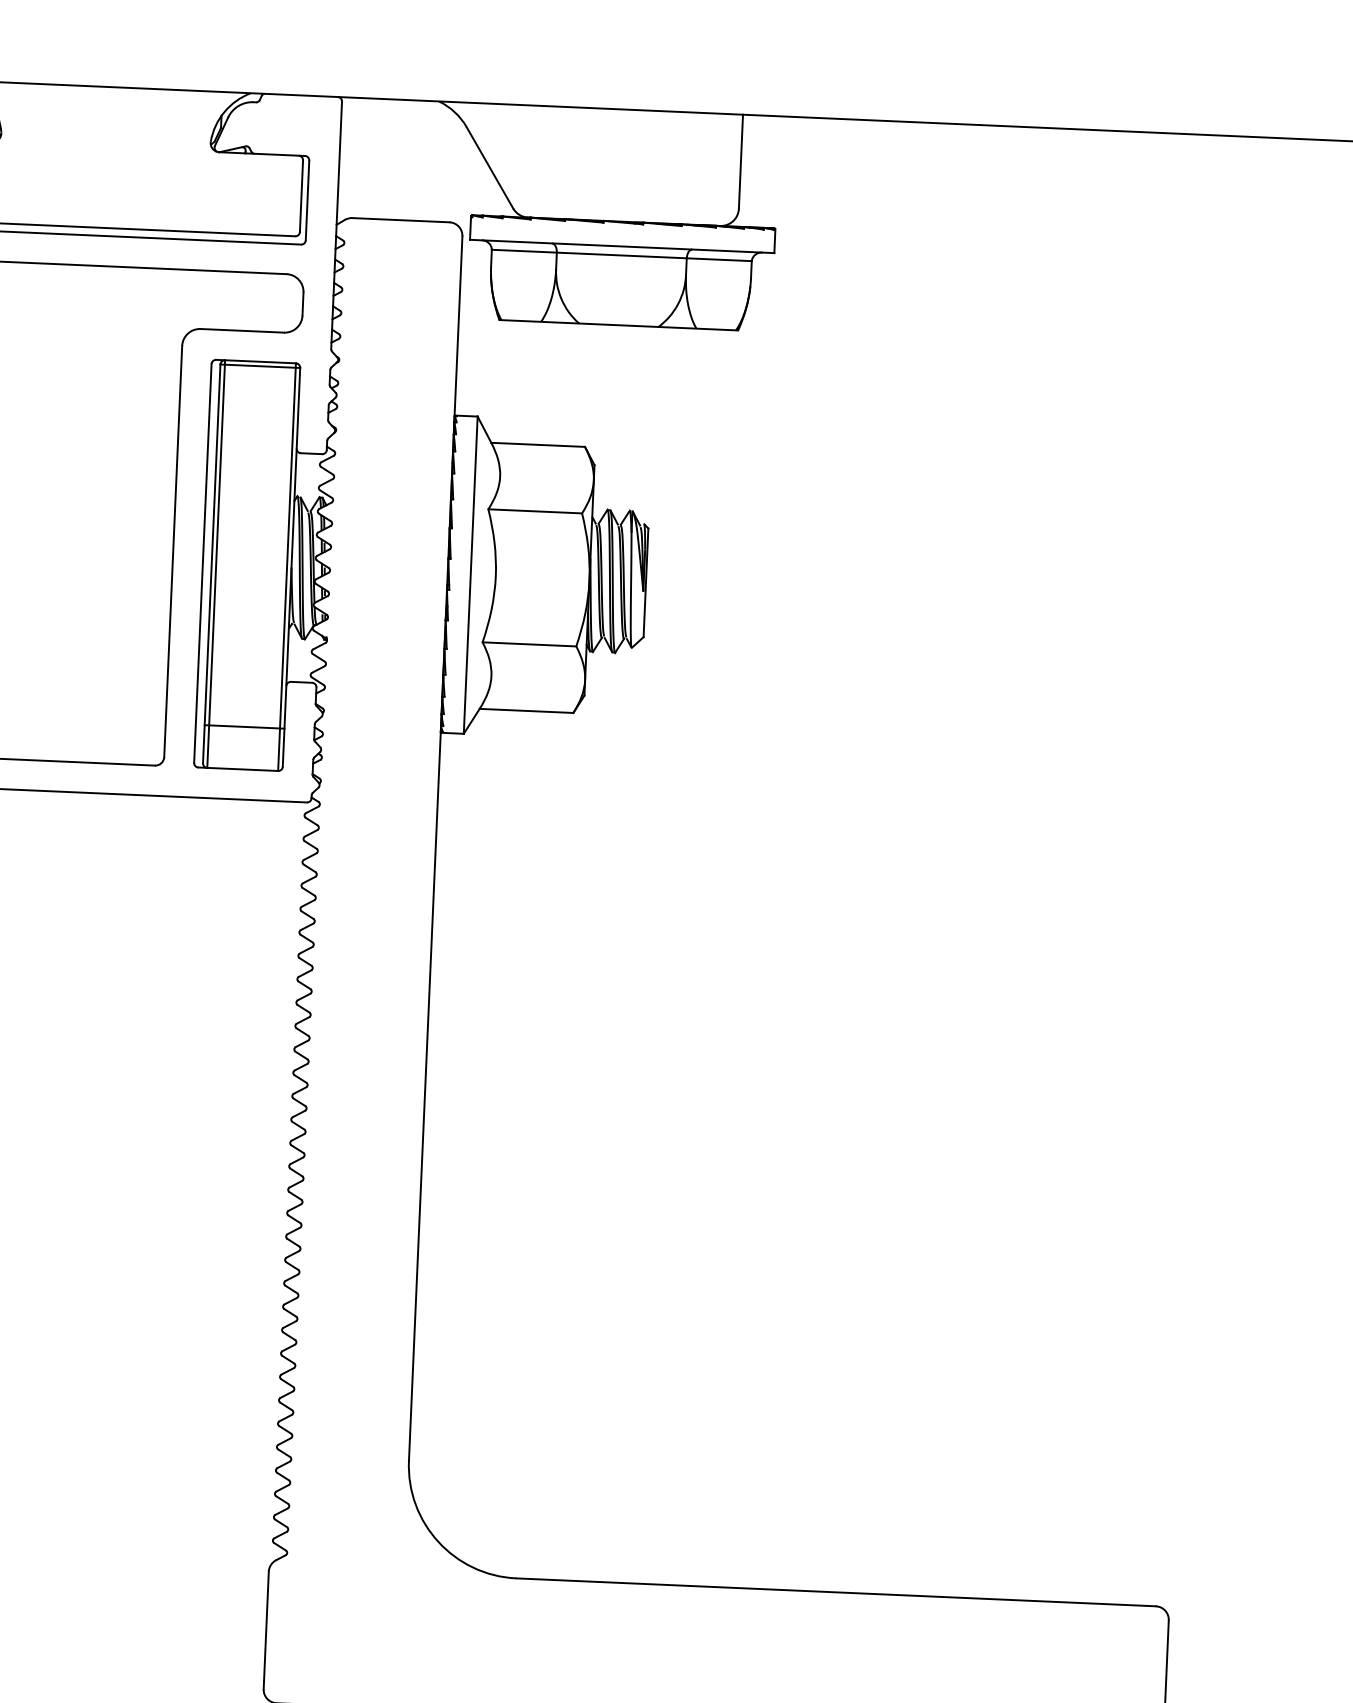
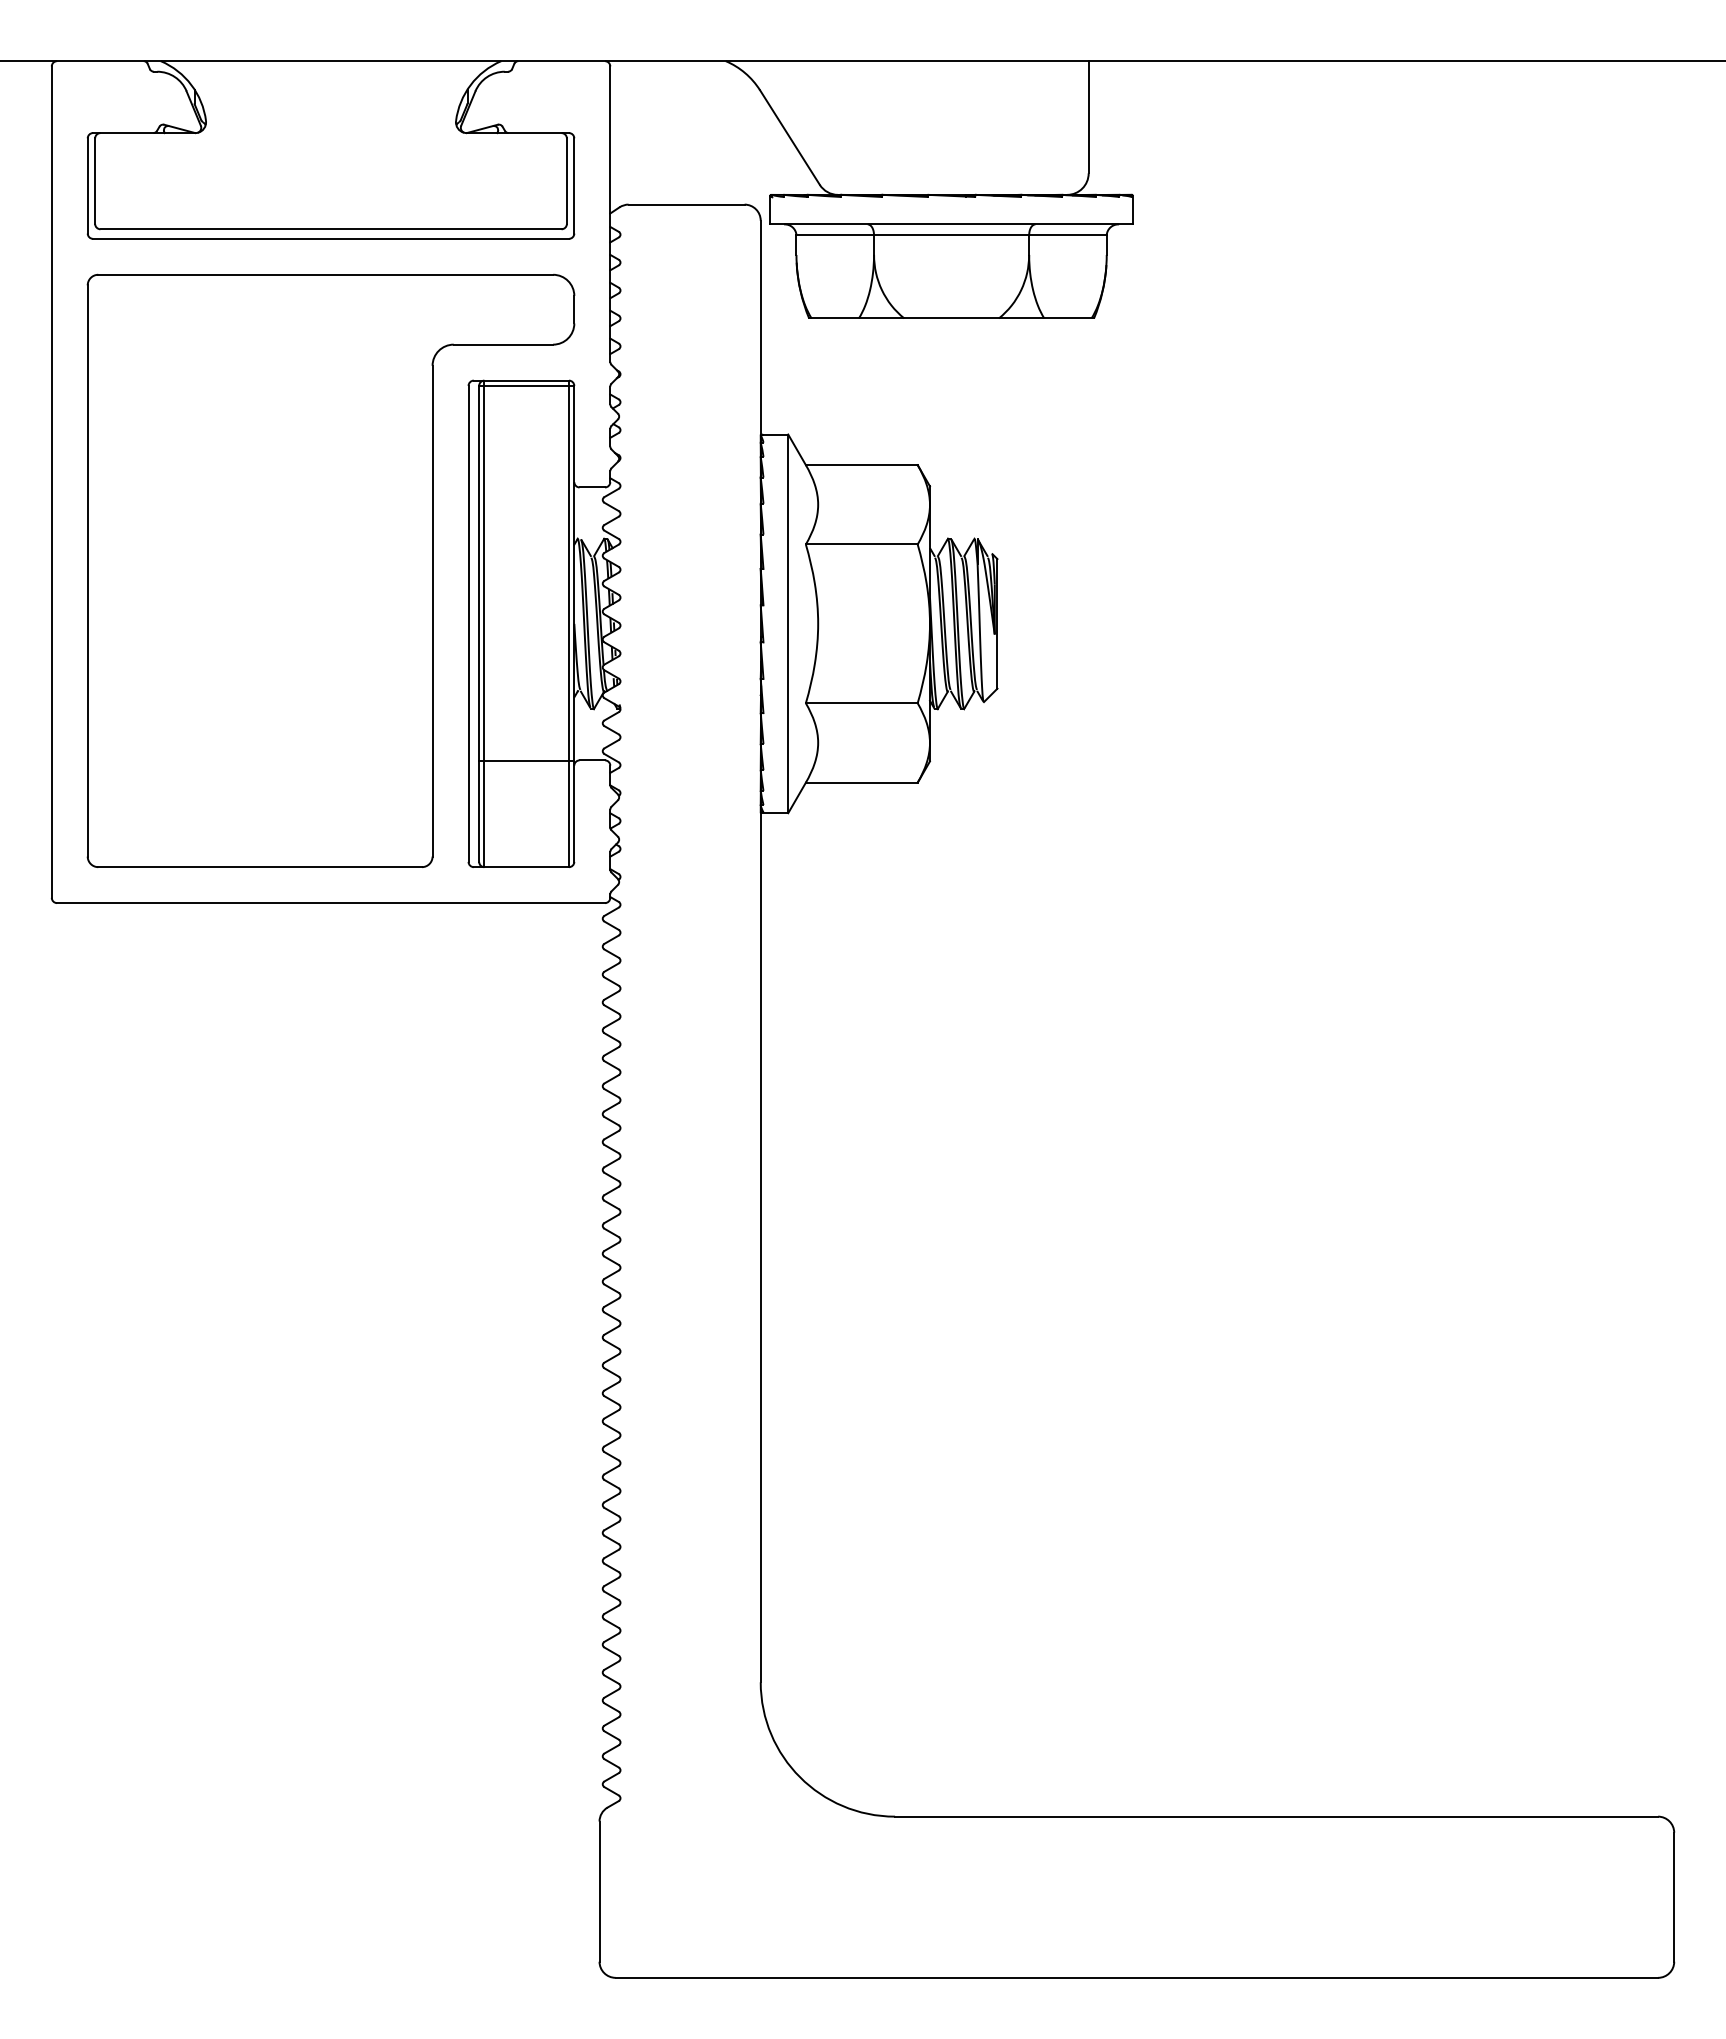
line: (244, 726) -> (526, 761), moved

